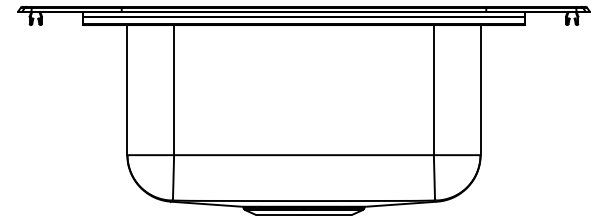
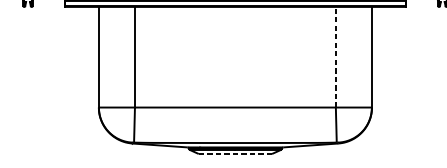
line: (433, 89) -> (335, 56), solid -> dashed
line: (304, 215) -> (235, 154), solid -> dashed

